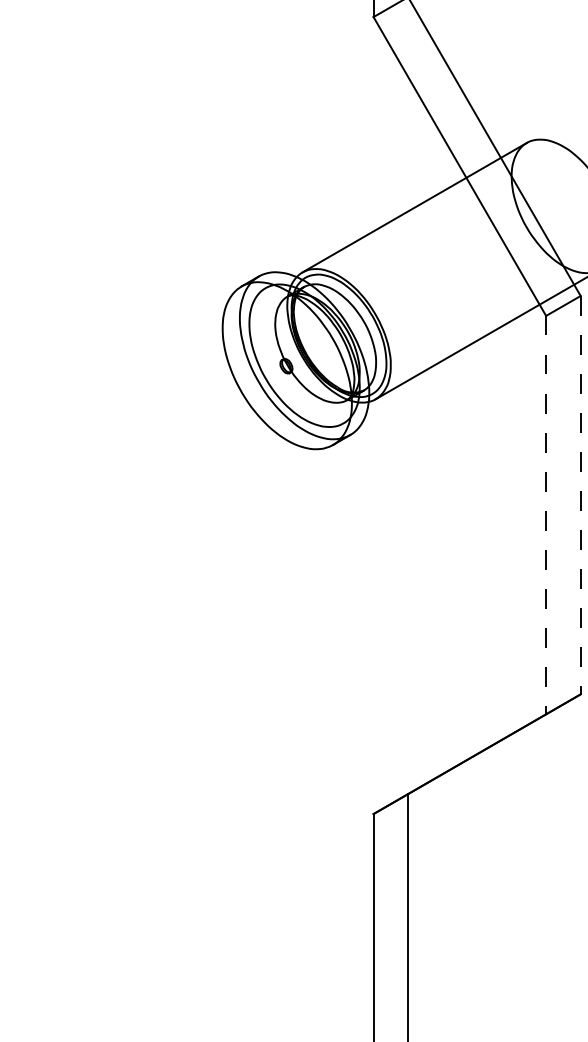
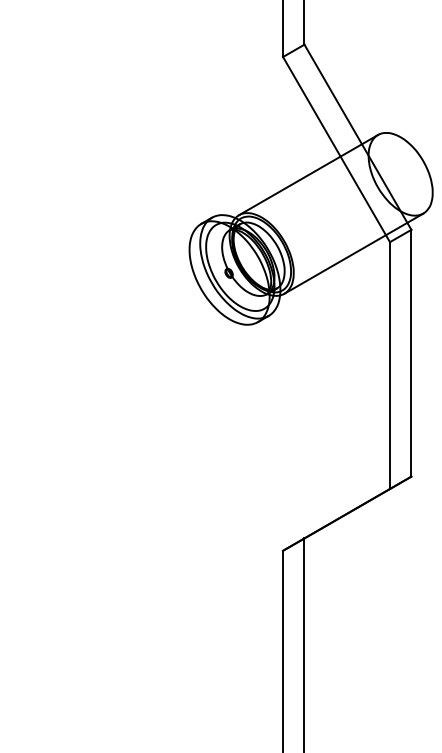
line: (580, 495) -> (411, 353), dashed -> solid
line: (545, 516) -> (389, 366), dashed -> solid

